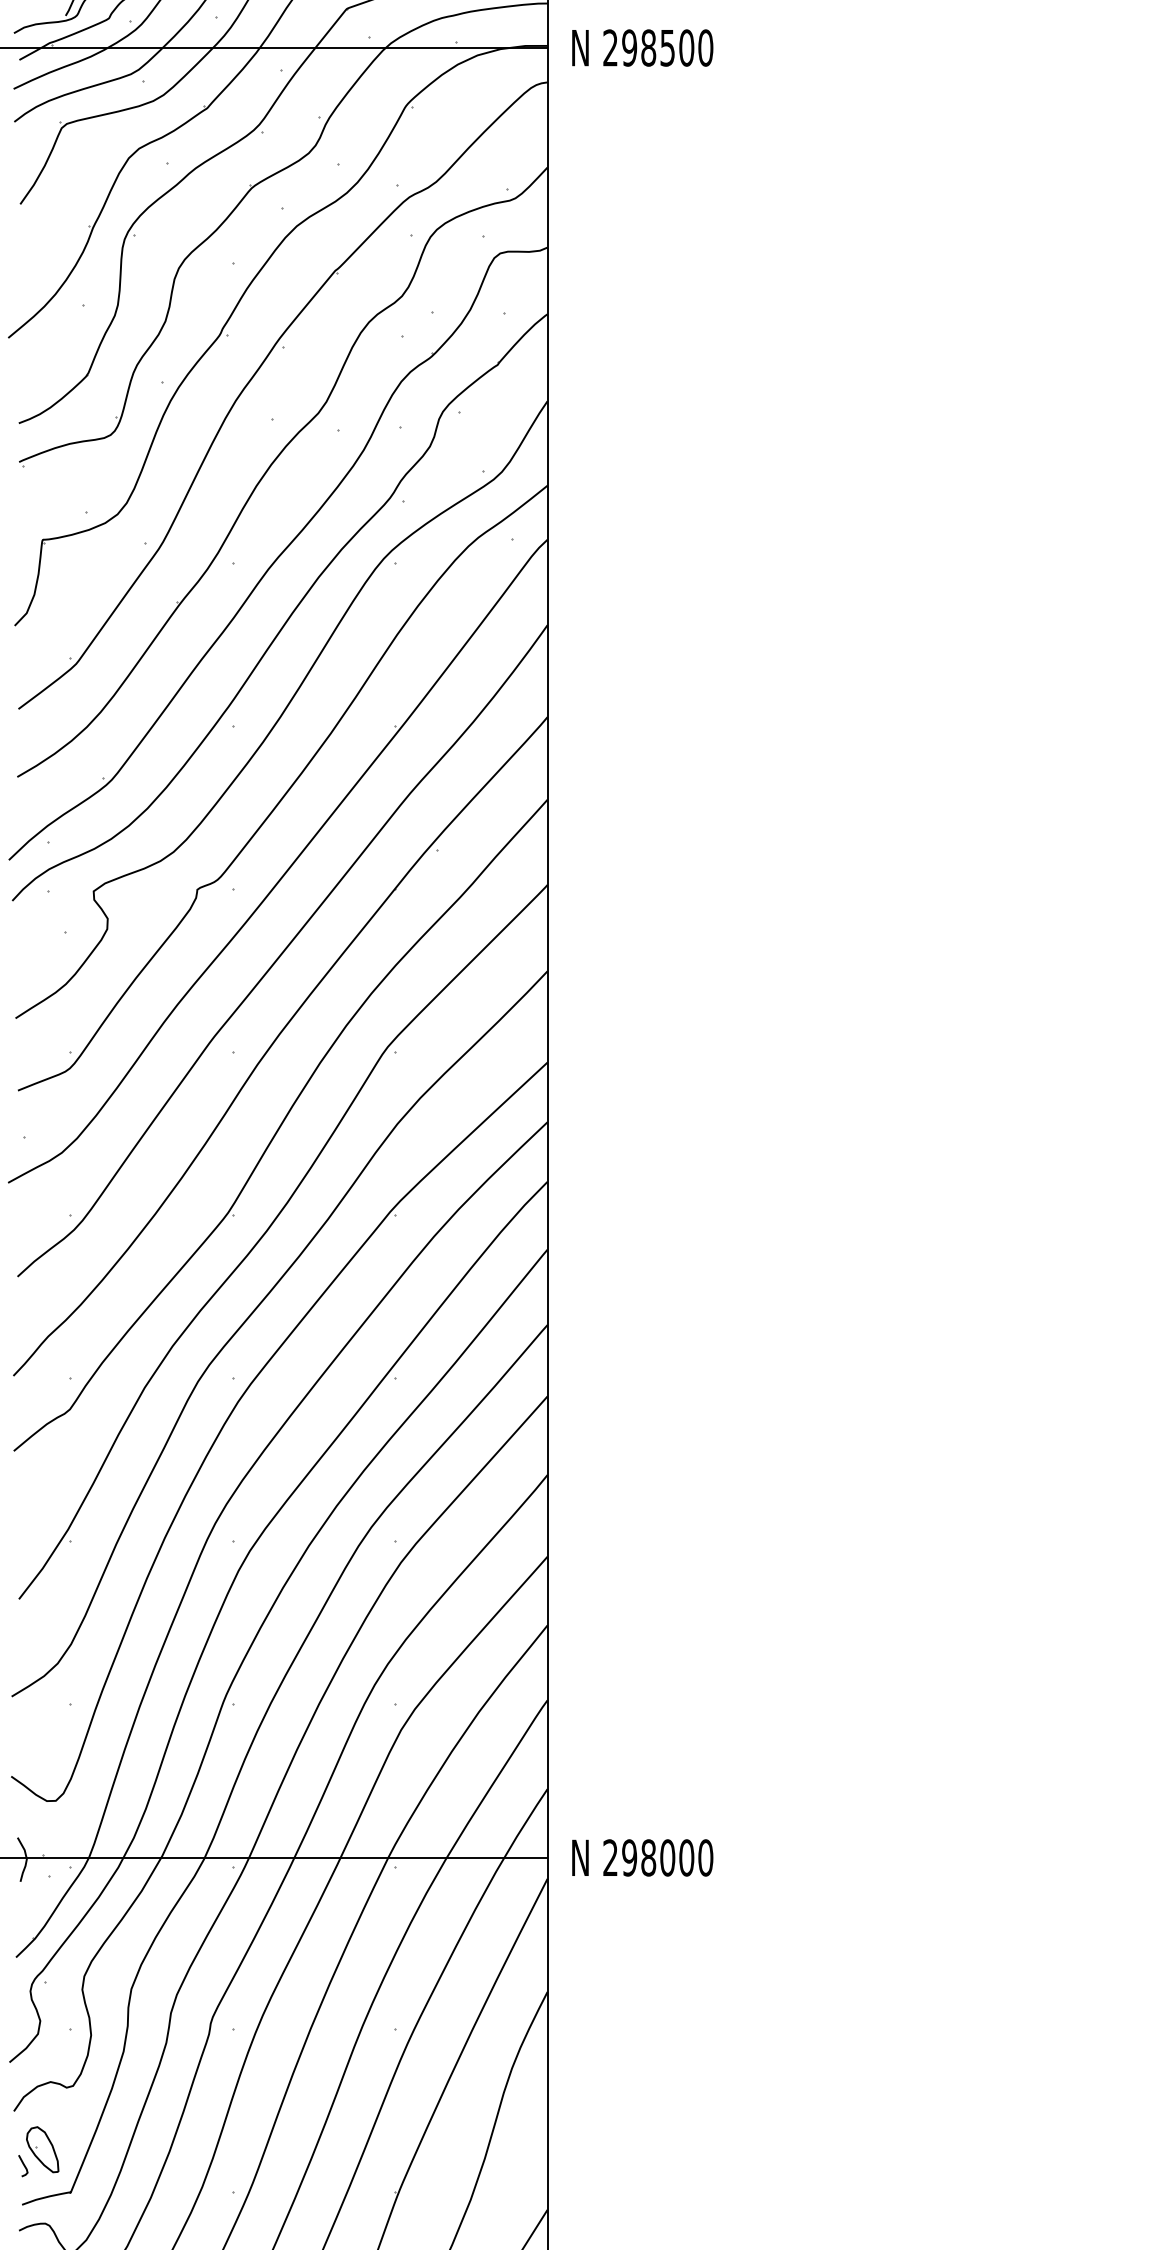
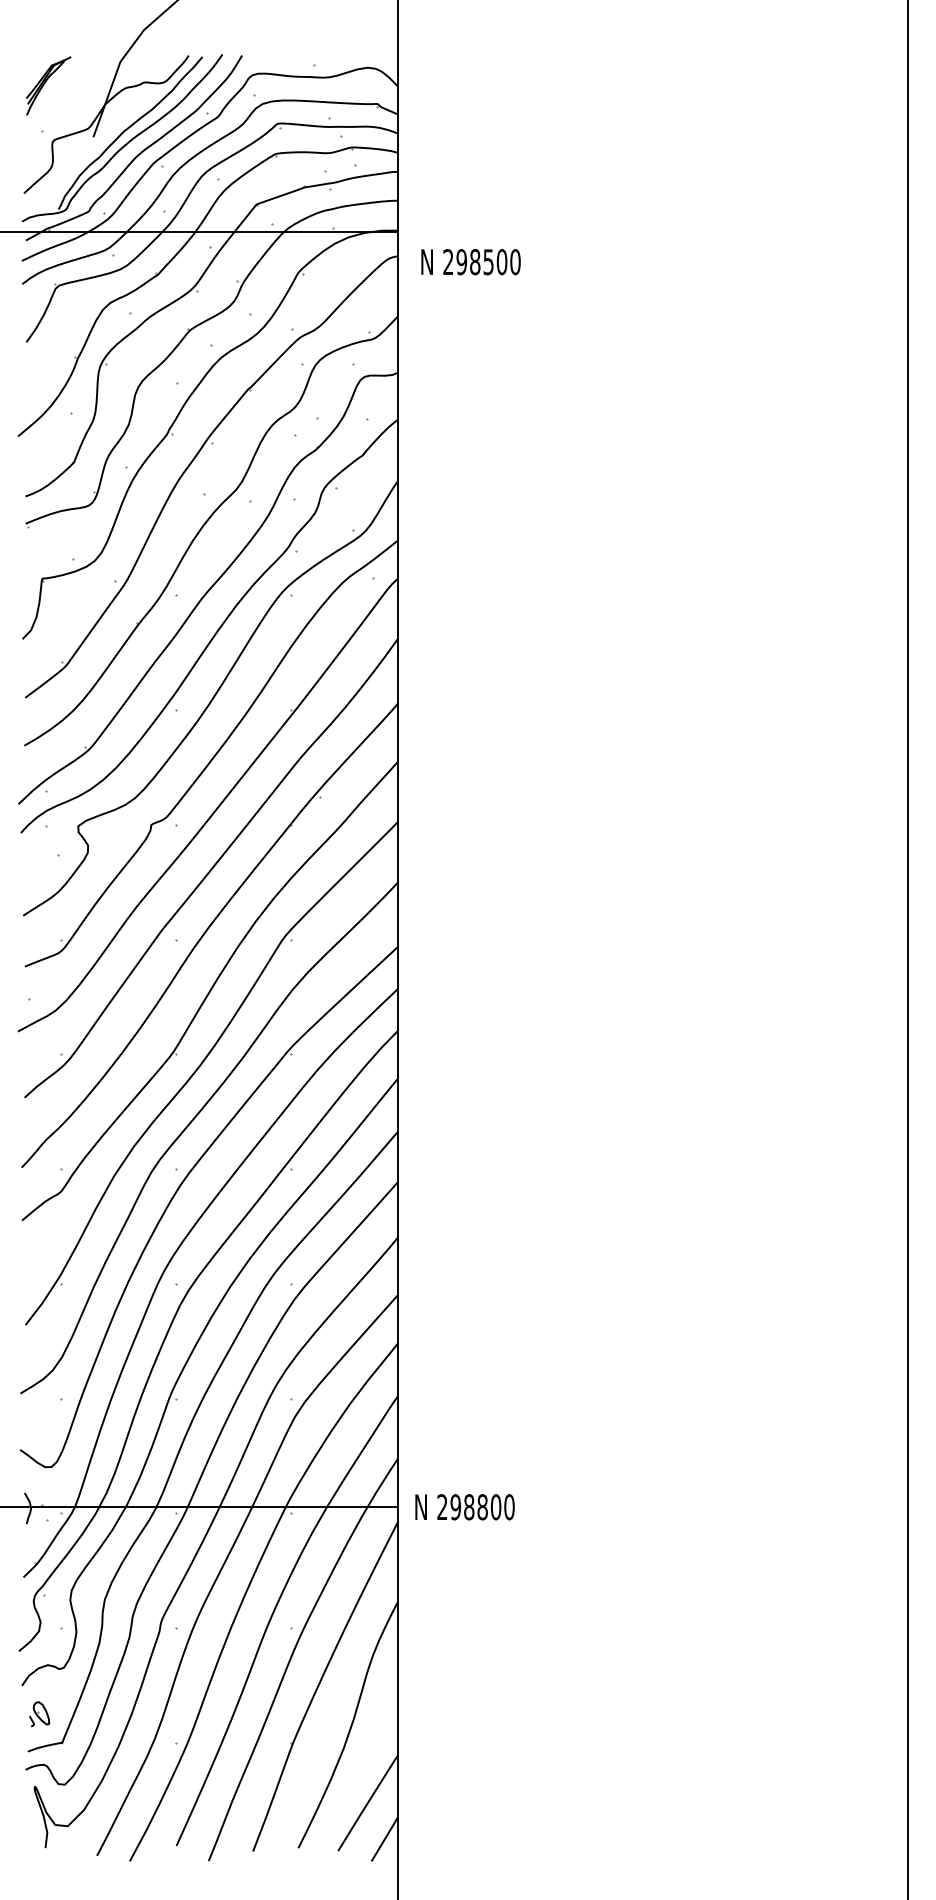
text: (641, 48) -> (470, 262), moved
text: (667, 1858) -> (482, 1507), 298000 -> 298800
part: (38, 2152) -> (39, 1714), size x0.7

